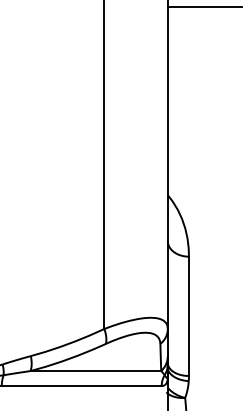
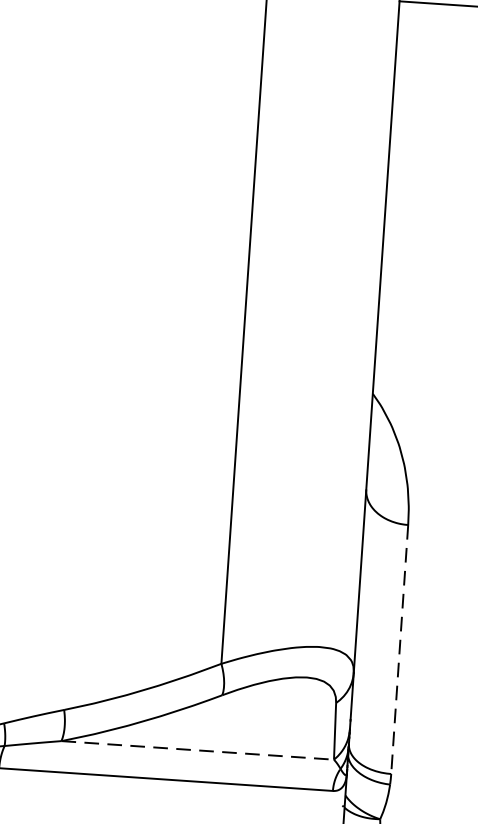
line: (188, 316) -> (398, 649), solid -> dashed
line: (96, 371) -> (198, 751), solid -> dashed

